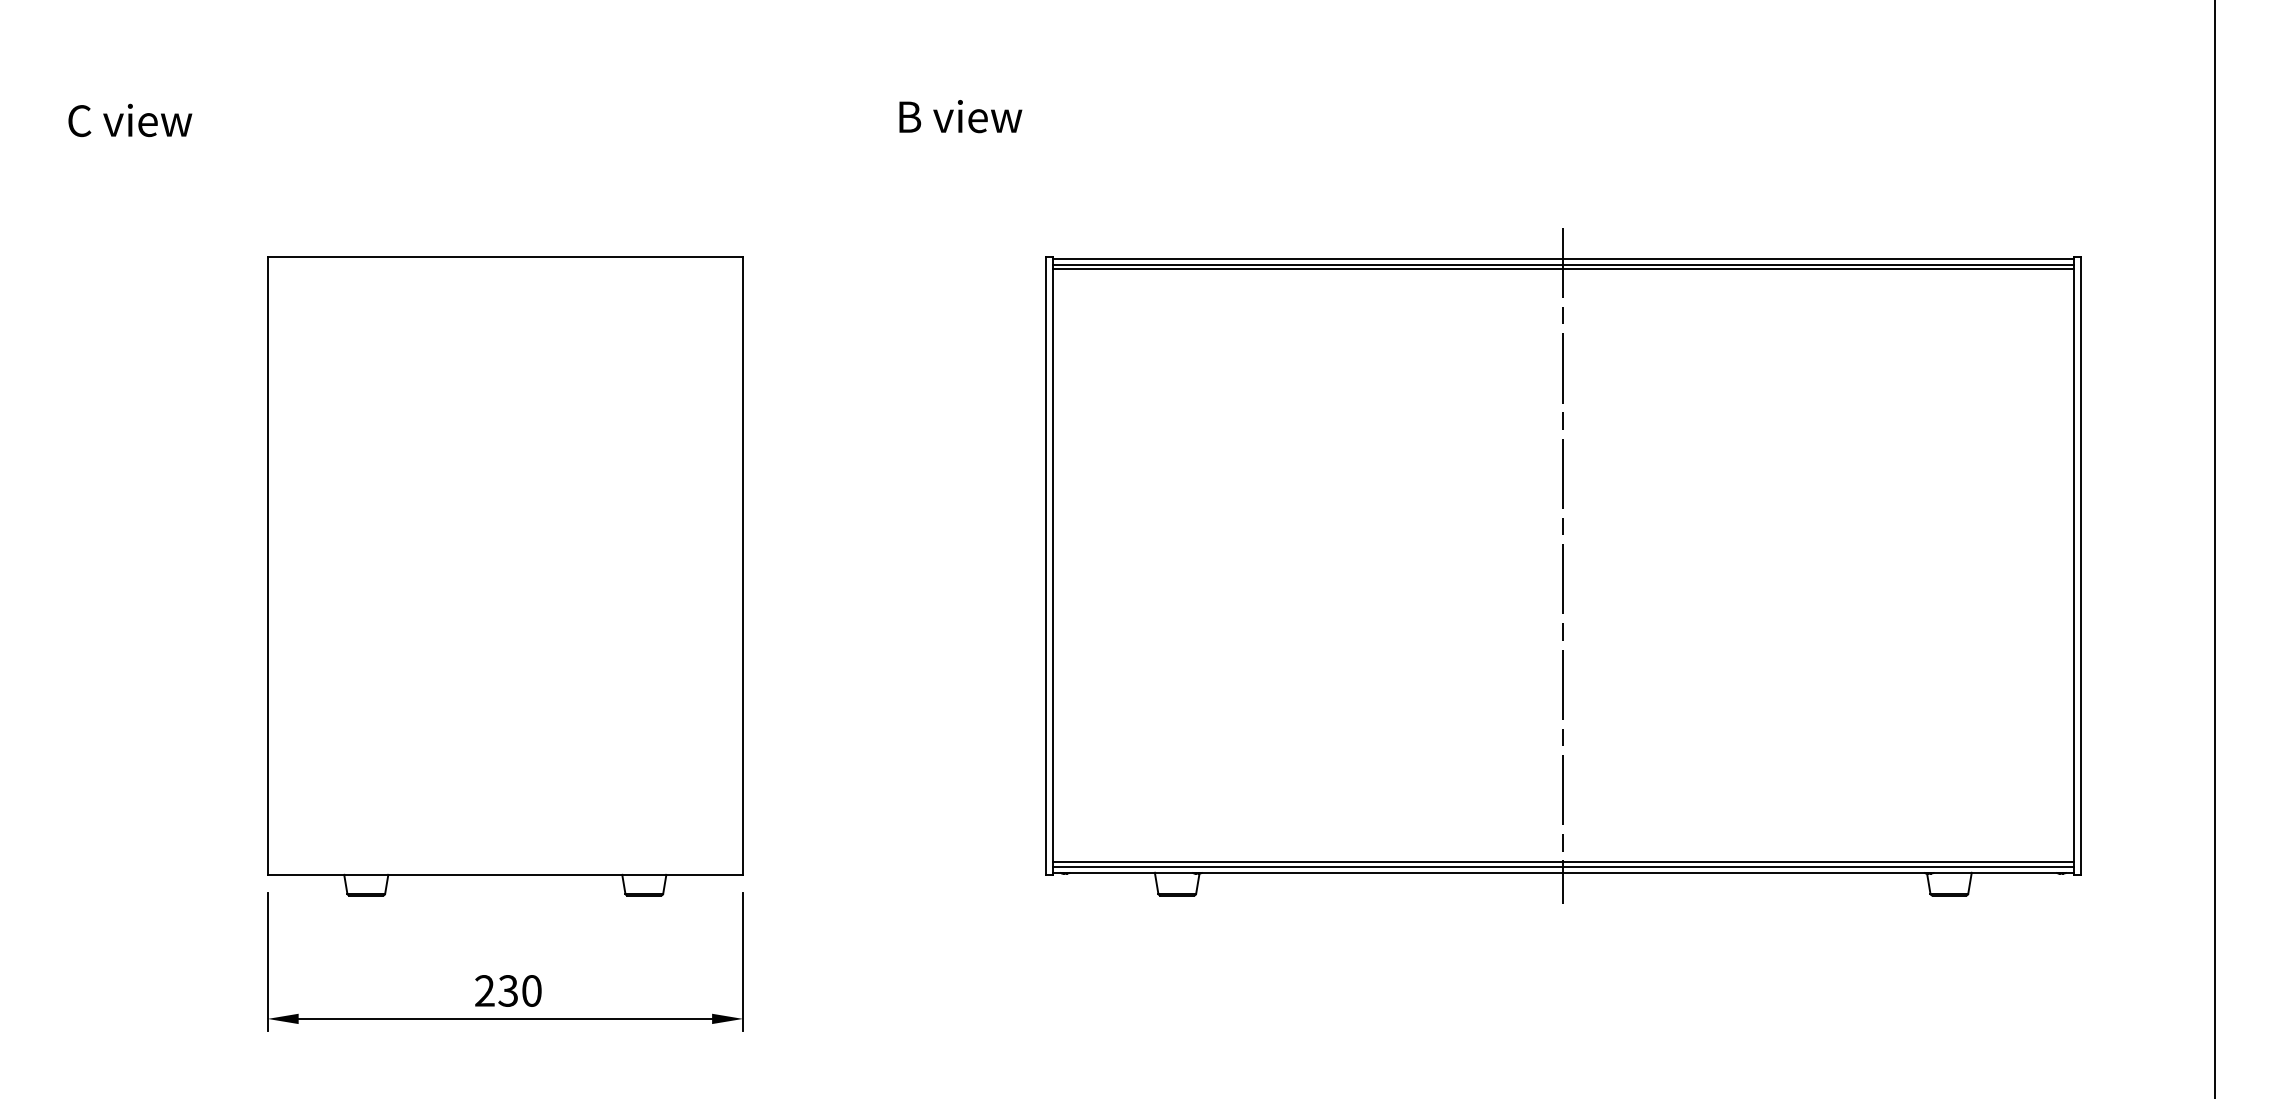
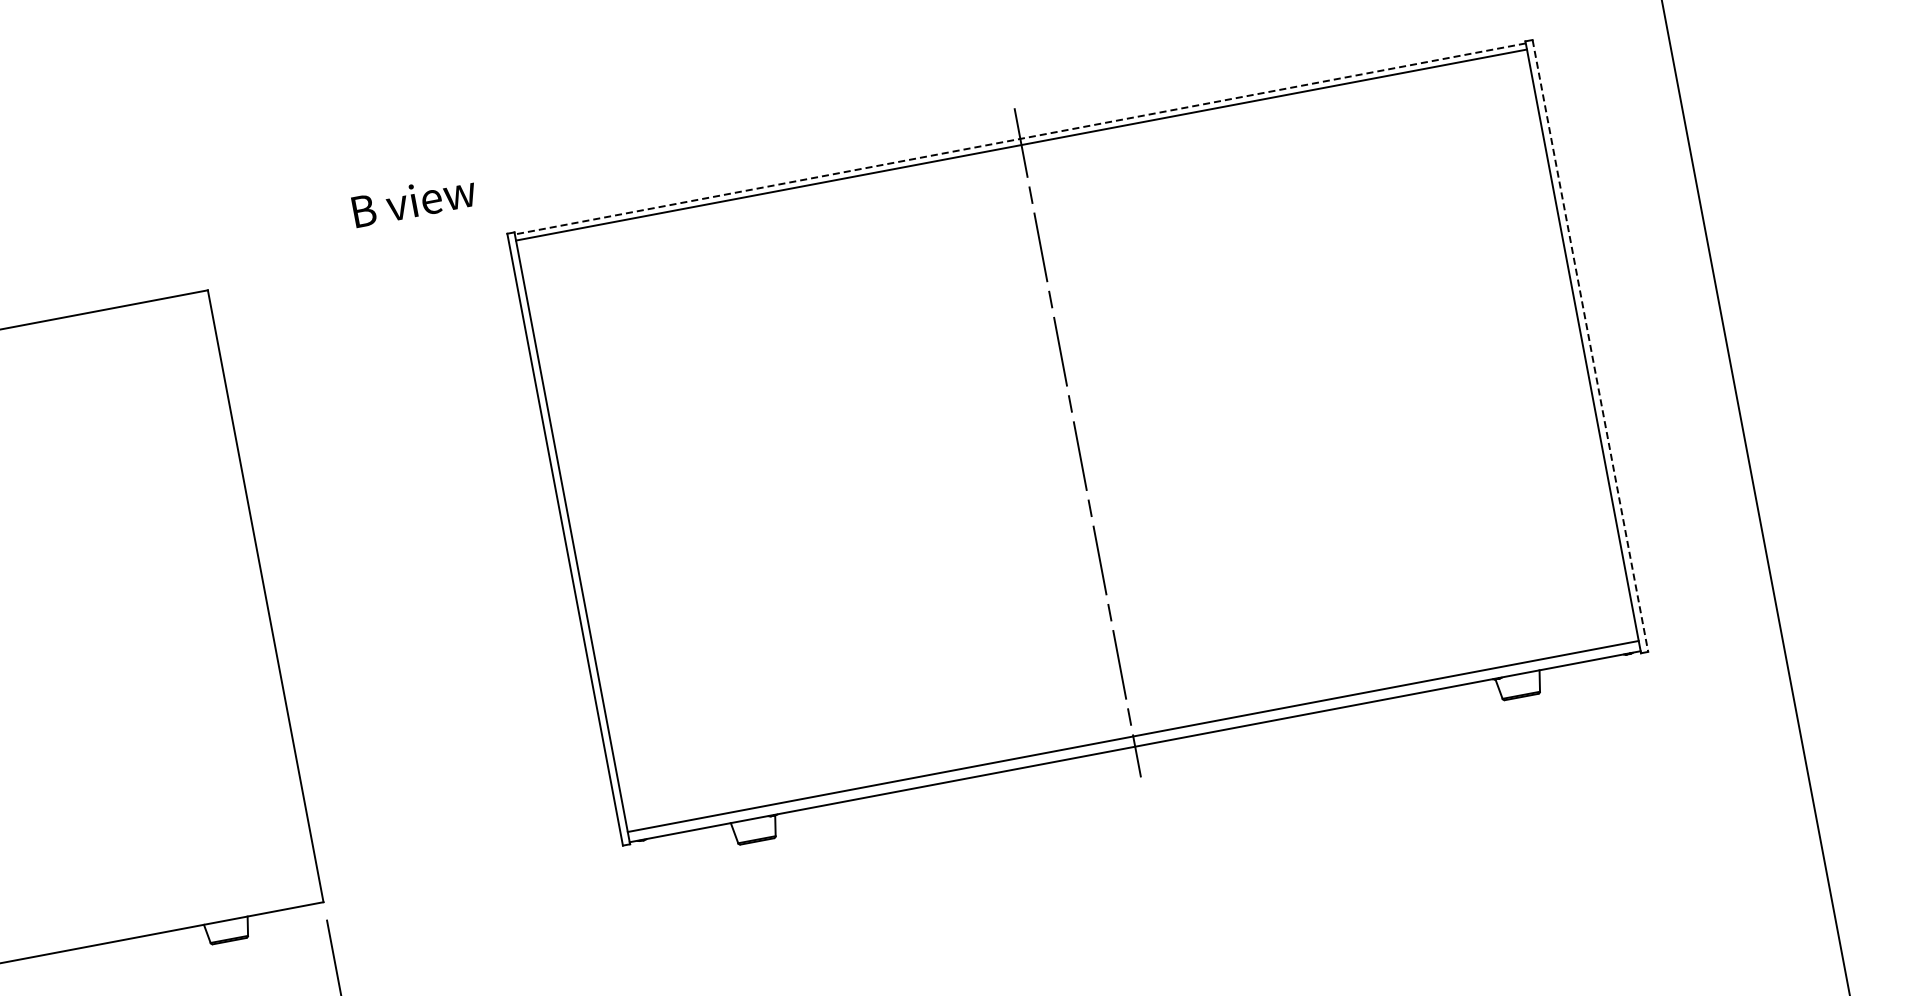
text: (960, 116) -> (413, 200), moved
line: (1563, 258) -> (1020, 138), solid -> dashed
line: (1562, 269) -> (1021, 149), removed
line: (2081, 566) -> (1590, 346), solid -> dashed
line: (1562, 866) -> (1133, 740), removed

